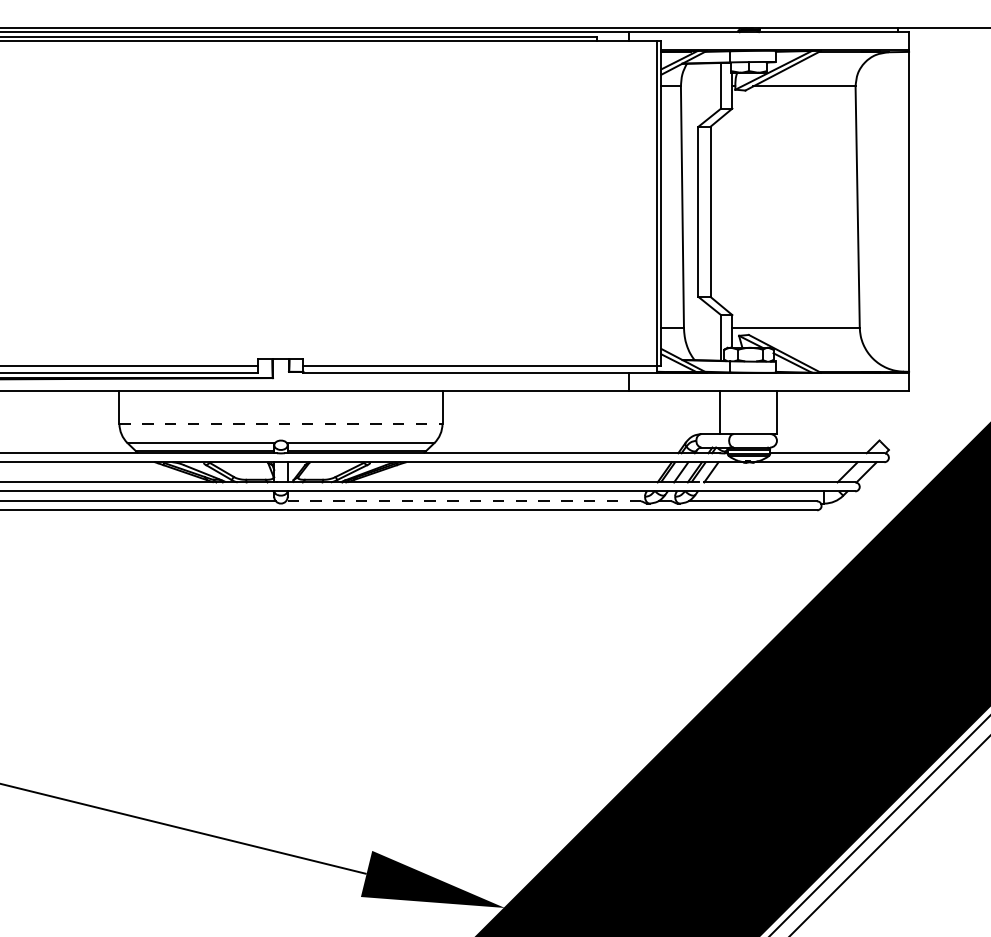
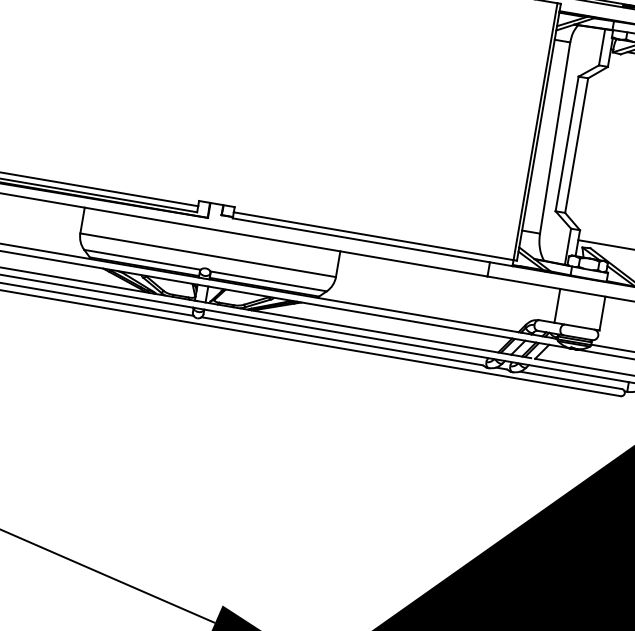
line: (280, 423) -> (207, 254), dashed -> solid
line: (463, 501) -> (342, 341), dashed -> solid

